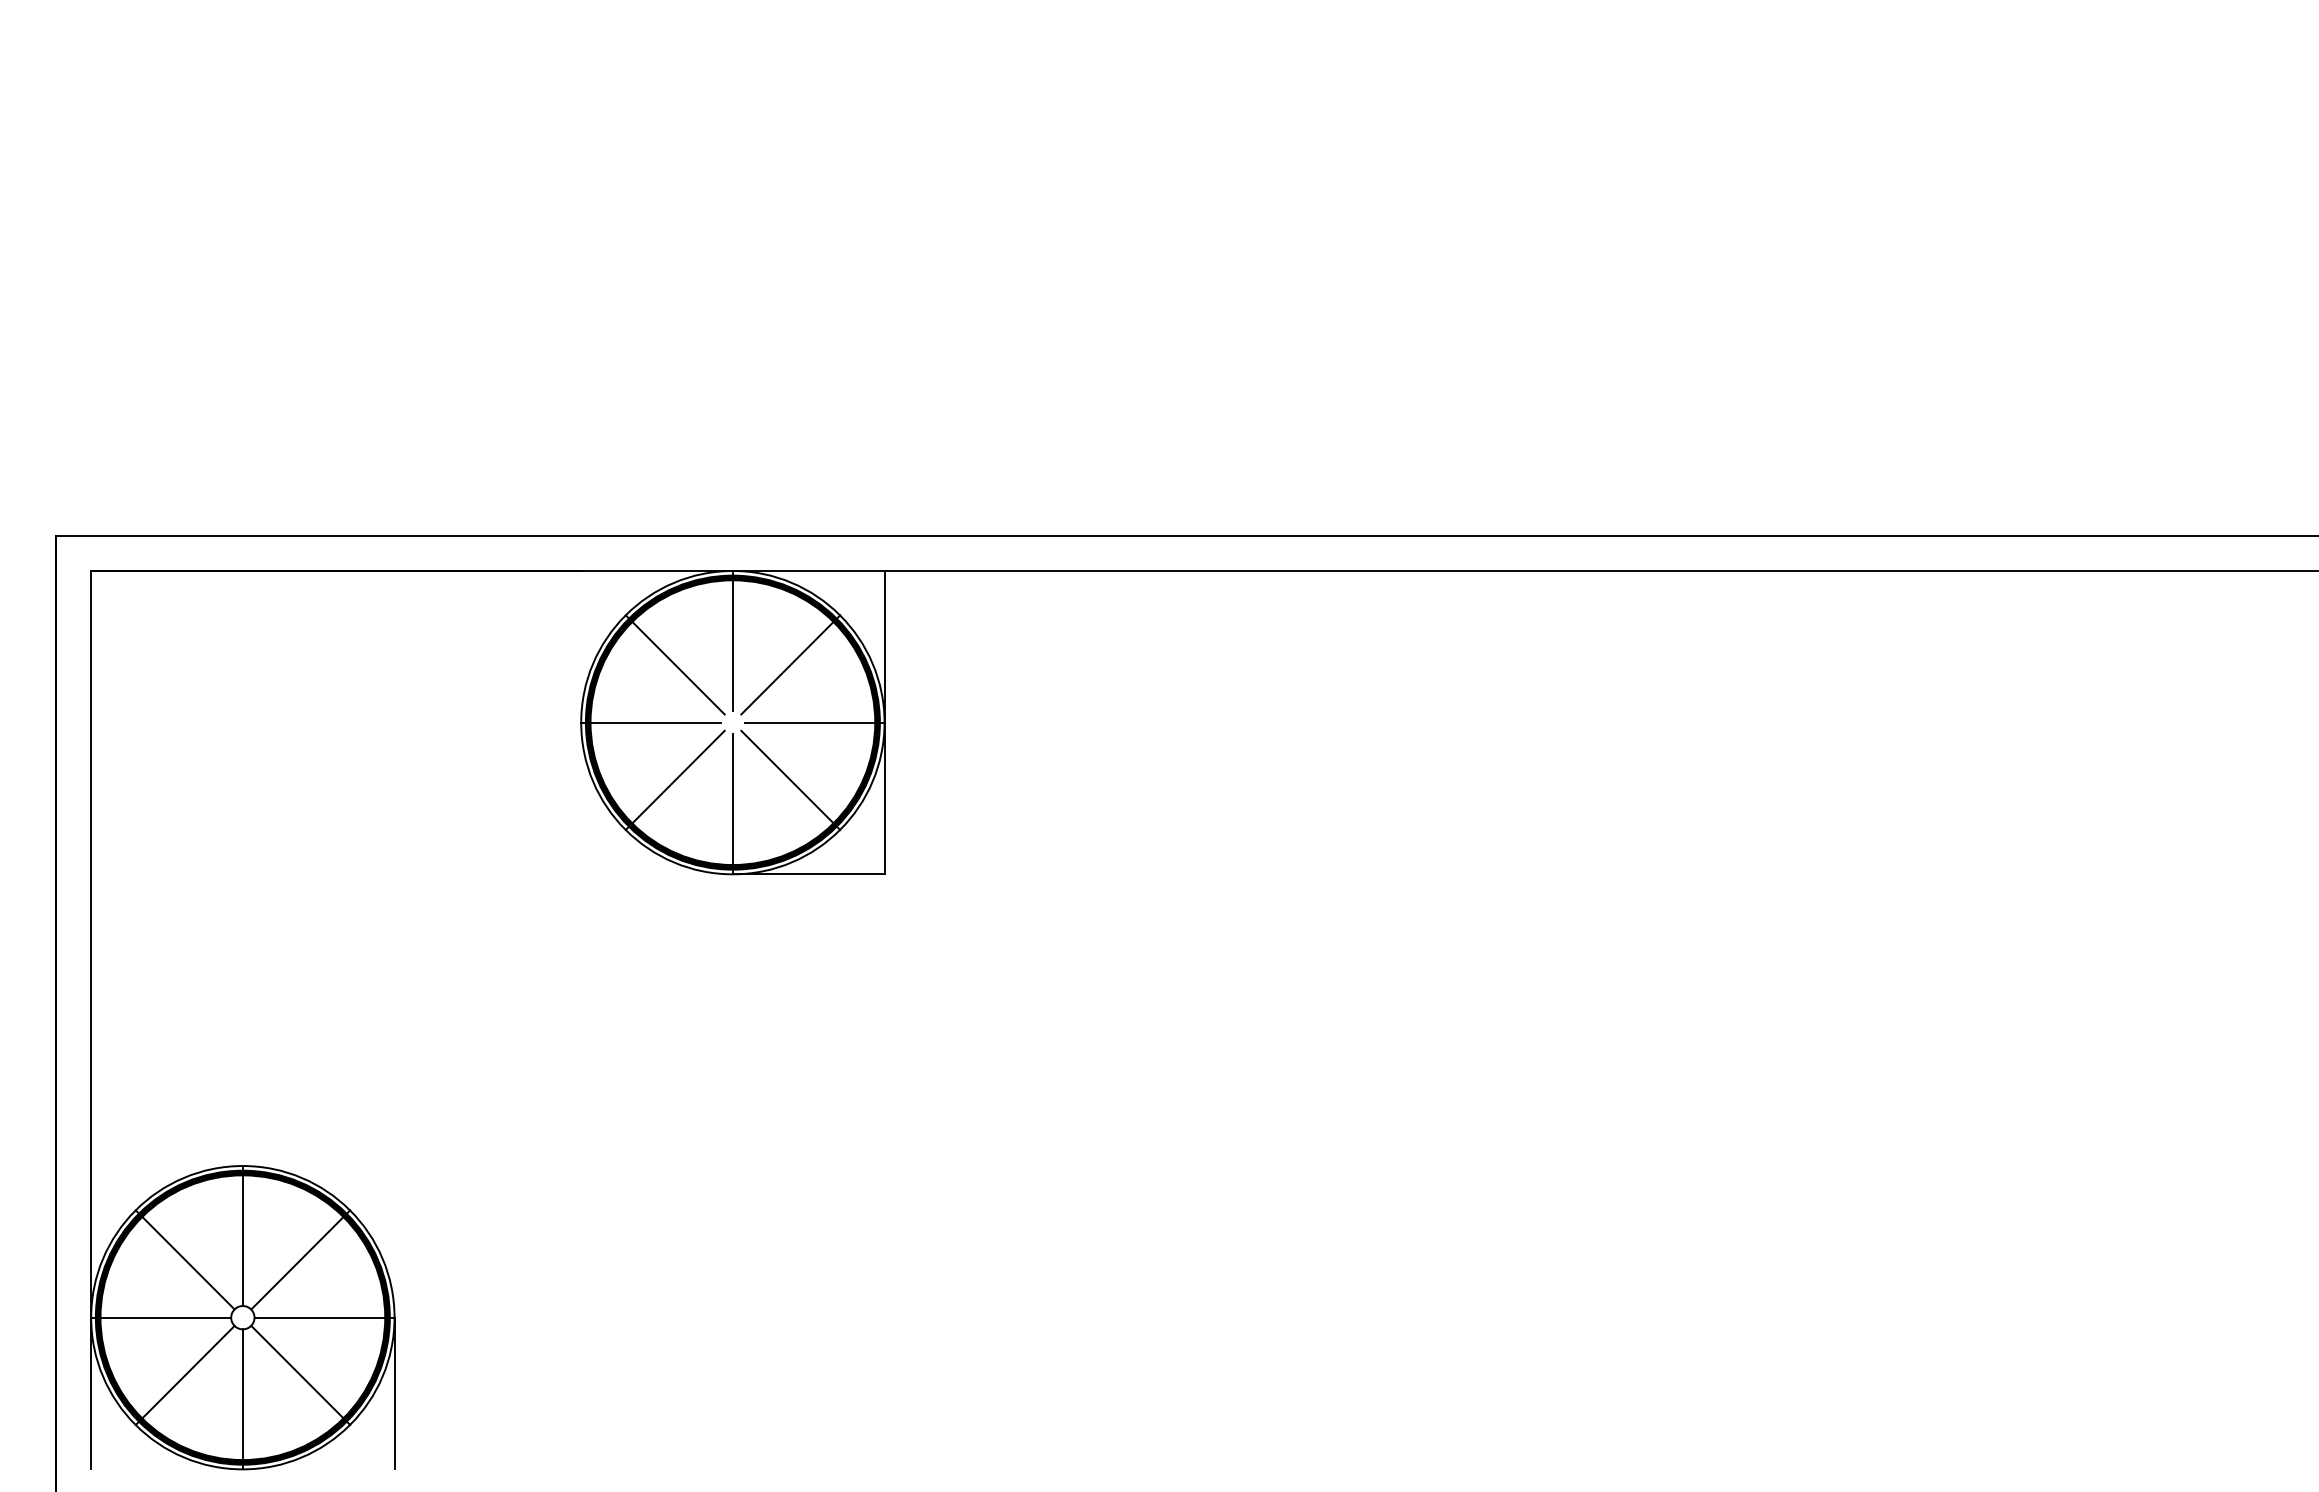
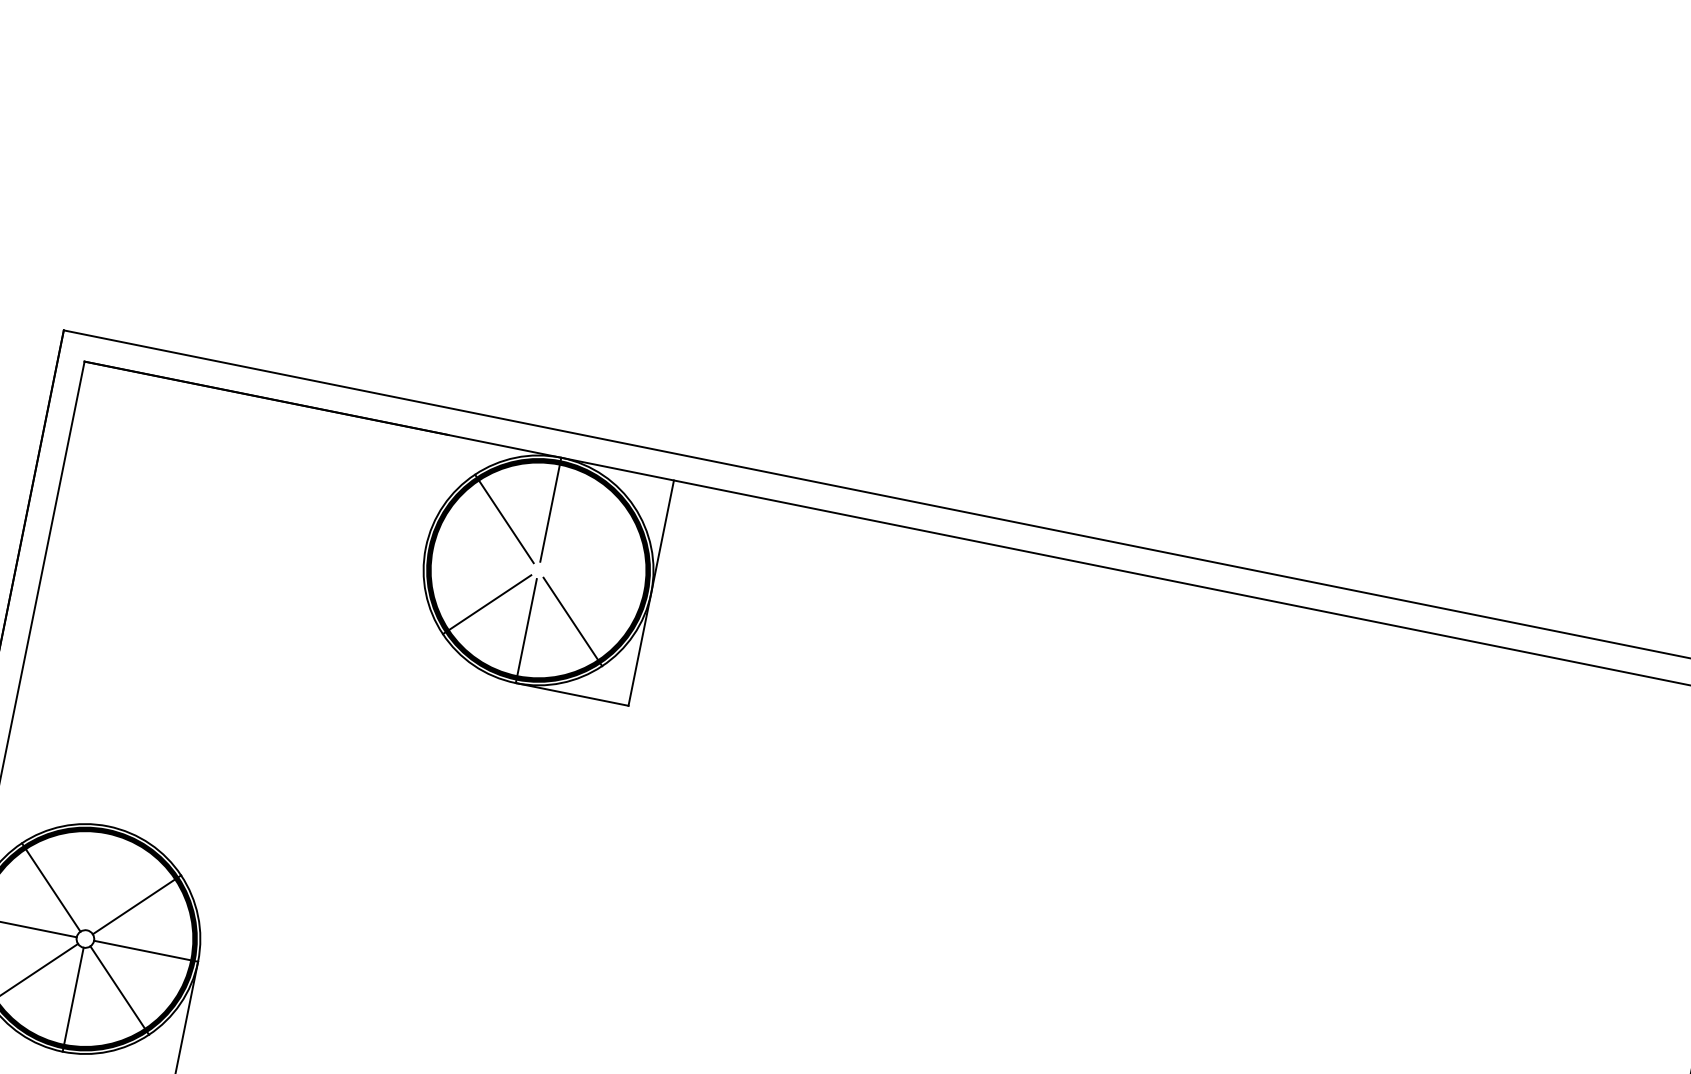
line: (790, 664) -> (590, 535), removed
line: (651, 722) -> (478, 558), removed
line: (814, 722) -> (599, 582), removed
line: (242, 1236) -> (97, 878), removed

